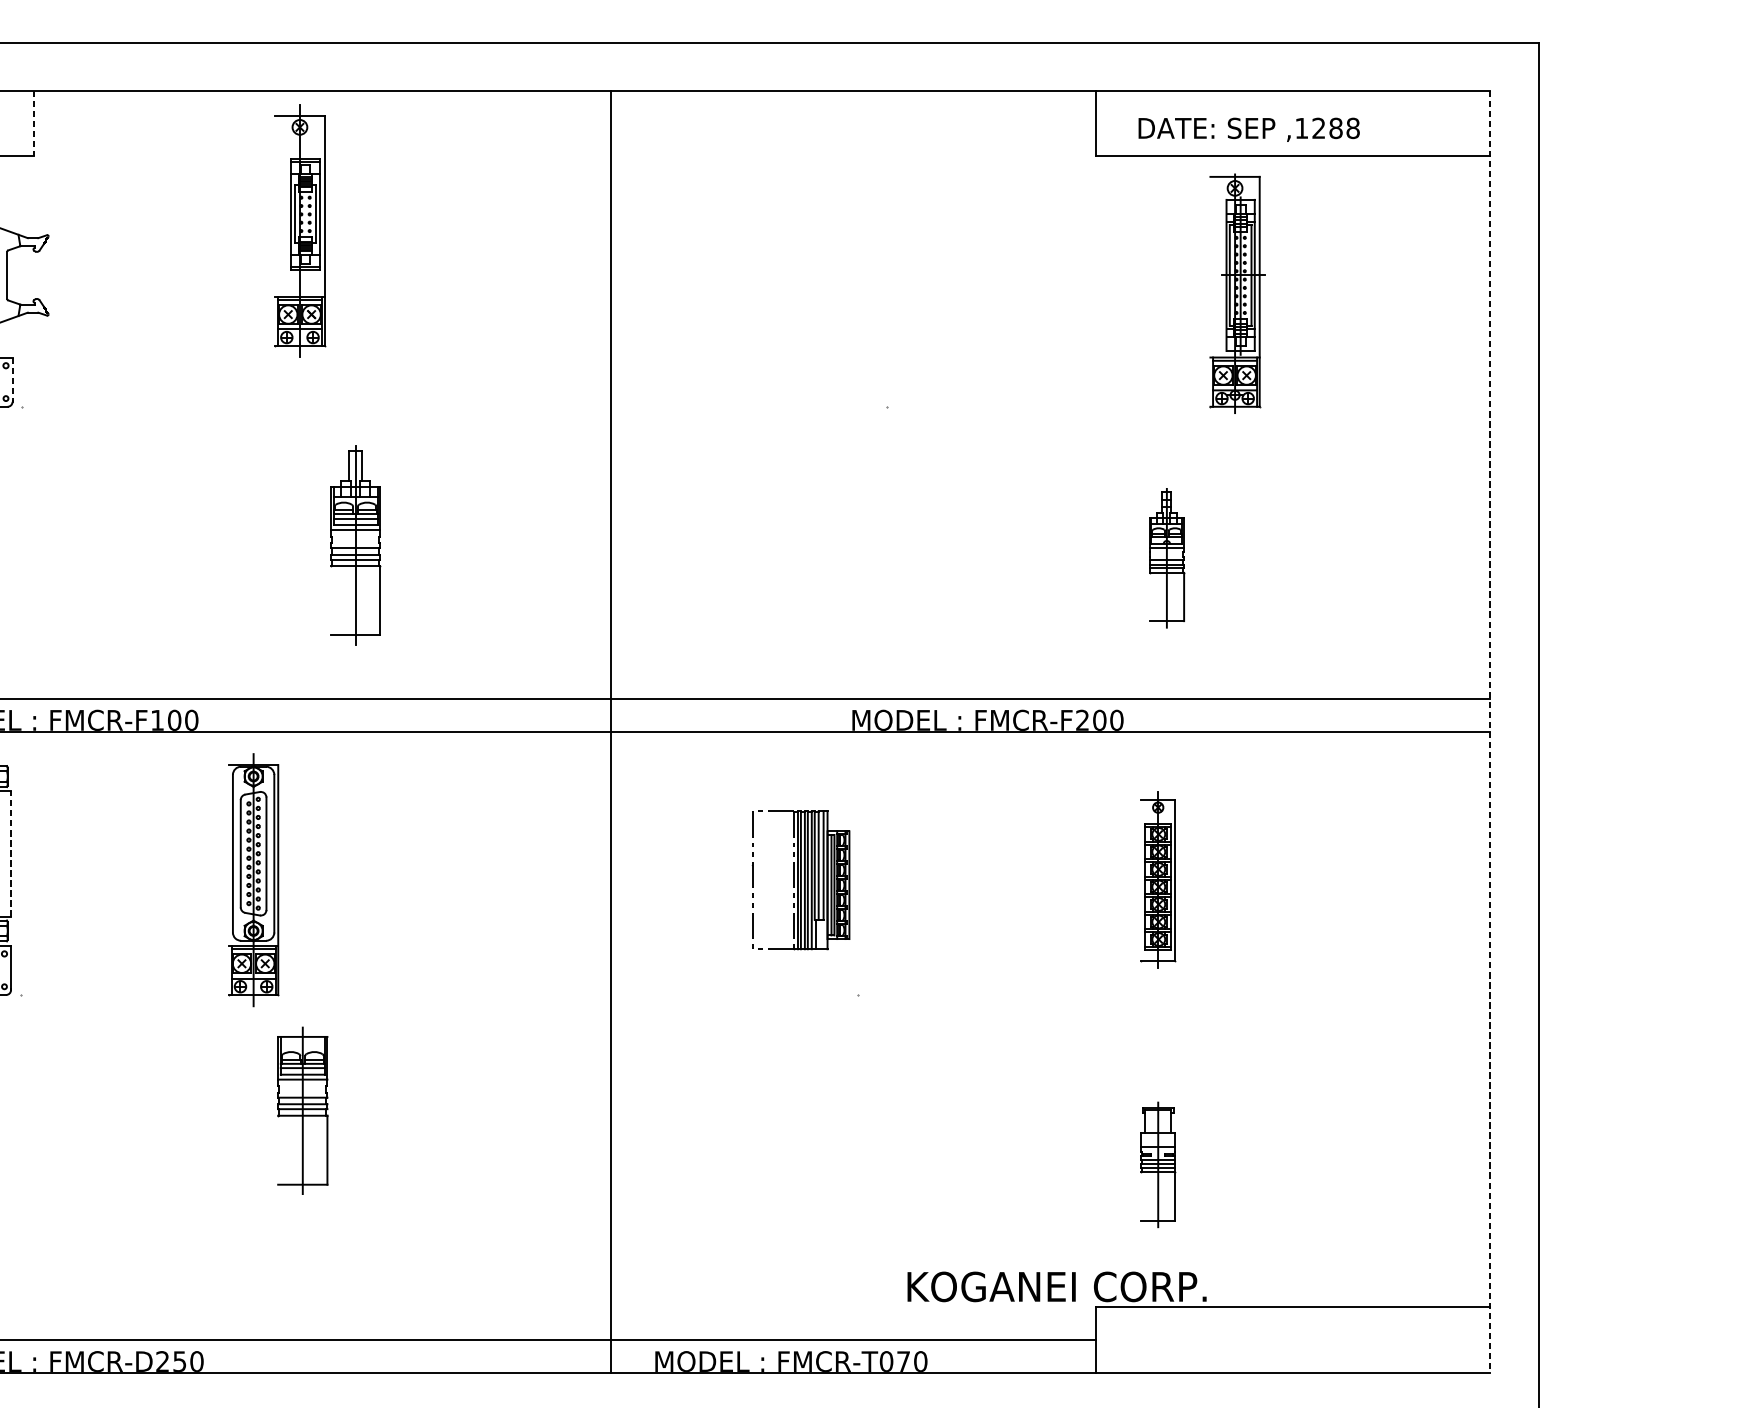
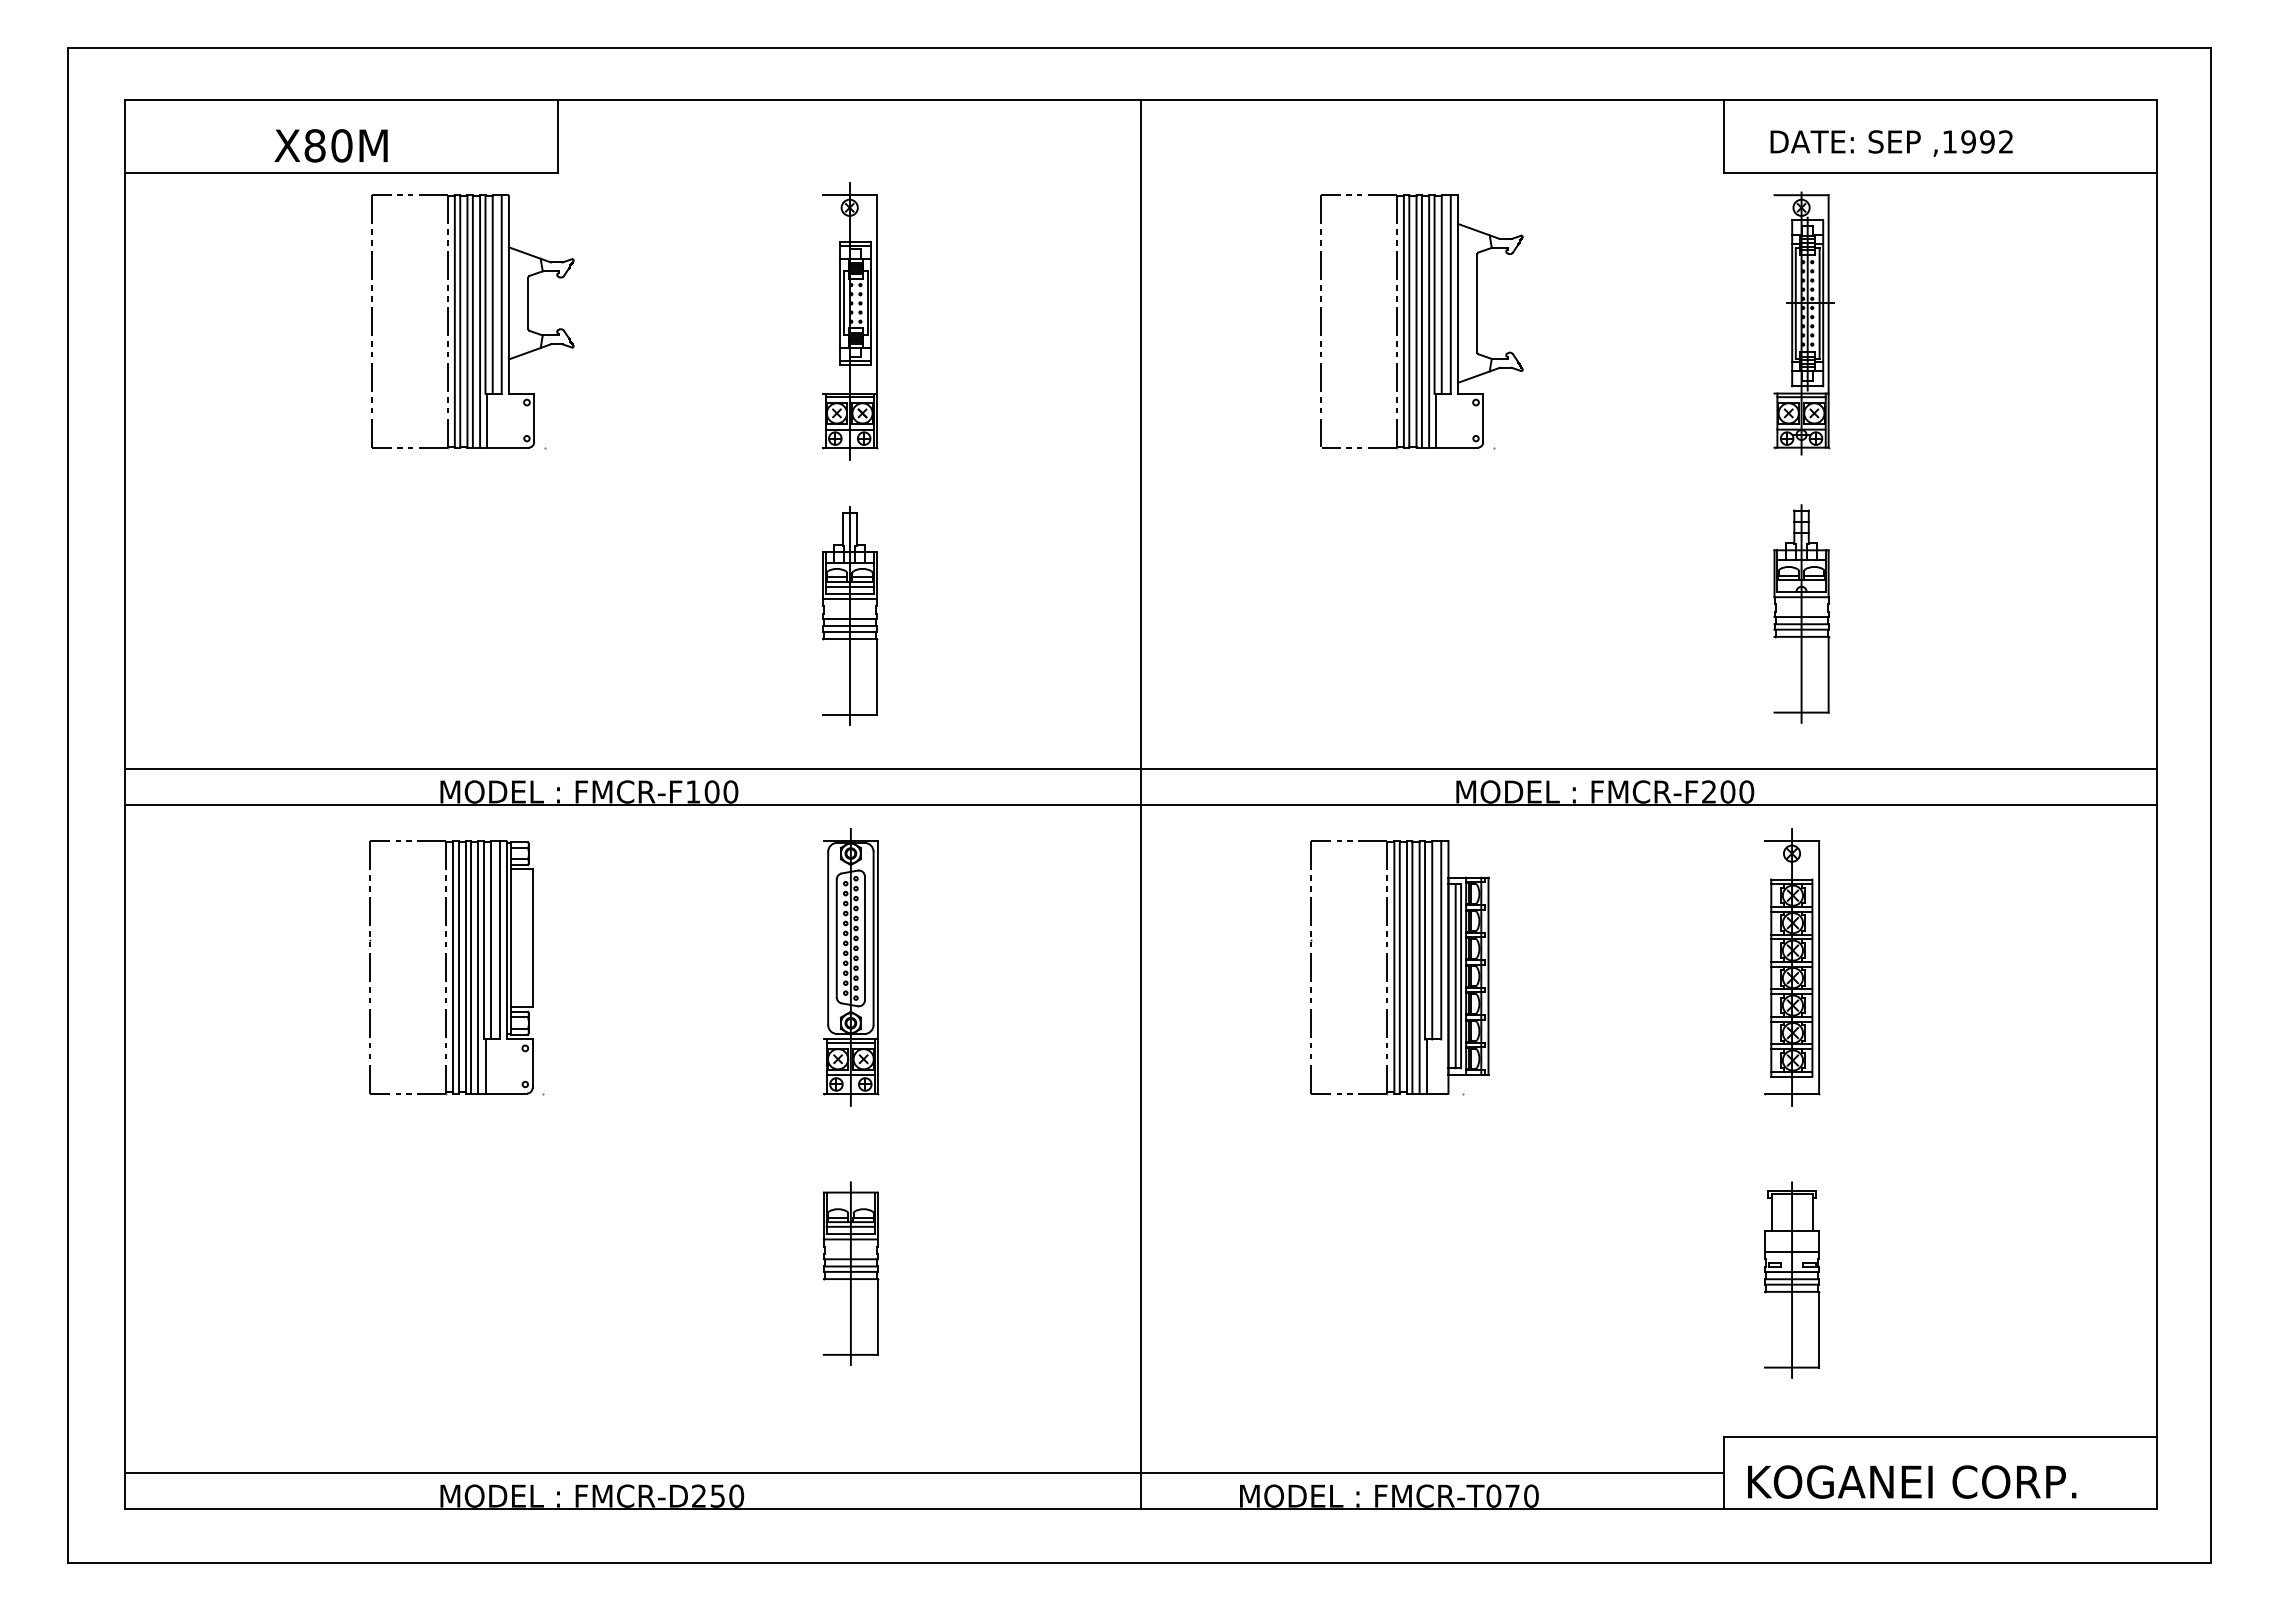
line: (33, 123) -> (557, 136), dashed -> solid
text: (1336, 127) -> (1987, 141), ,1288 -> ,1992
part: (300, 230) -> (850, 321), moved
part: (820, 291) -> (1421, 321), added
part: (1236, 293) -> (1803, 323), moved
line: (12, 380) -> (534, 418), dashed -> solid
part: (356, 545) -> (850, 615), moved
part: (1166, 557) -> (1801, 613), size x1.43
line: (611, 731) -> (1141, 804), moved
line: (1490, 732) -> (2156, 805), dashed -> solid
line: (11, 852) -> (532, 937), dashed -> solid
part: (254, 880) -> (851, 967), moved
part: (800, 880) -> (1399, 967), size x1.67
part: (1158, 880) -> (1792, 967), size x1.43
part: (303, 1110) -> (851, 1273), moved
part: (1158, 1164) -> (1792, 1279), size x1.43
text: (1057, 1286) -> (1912, 1481), moved

